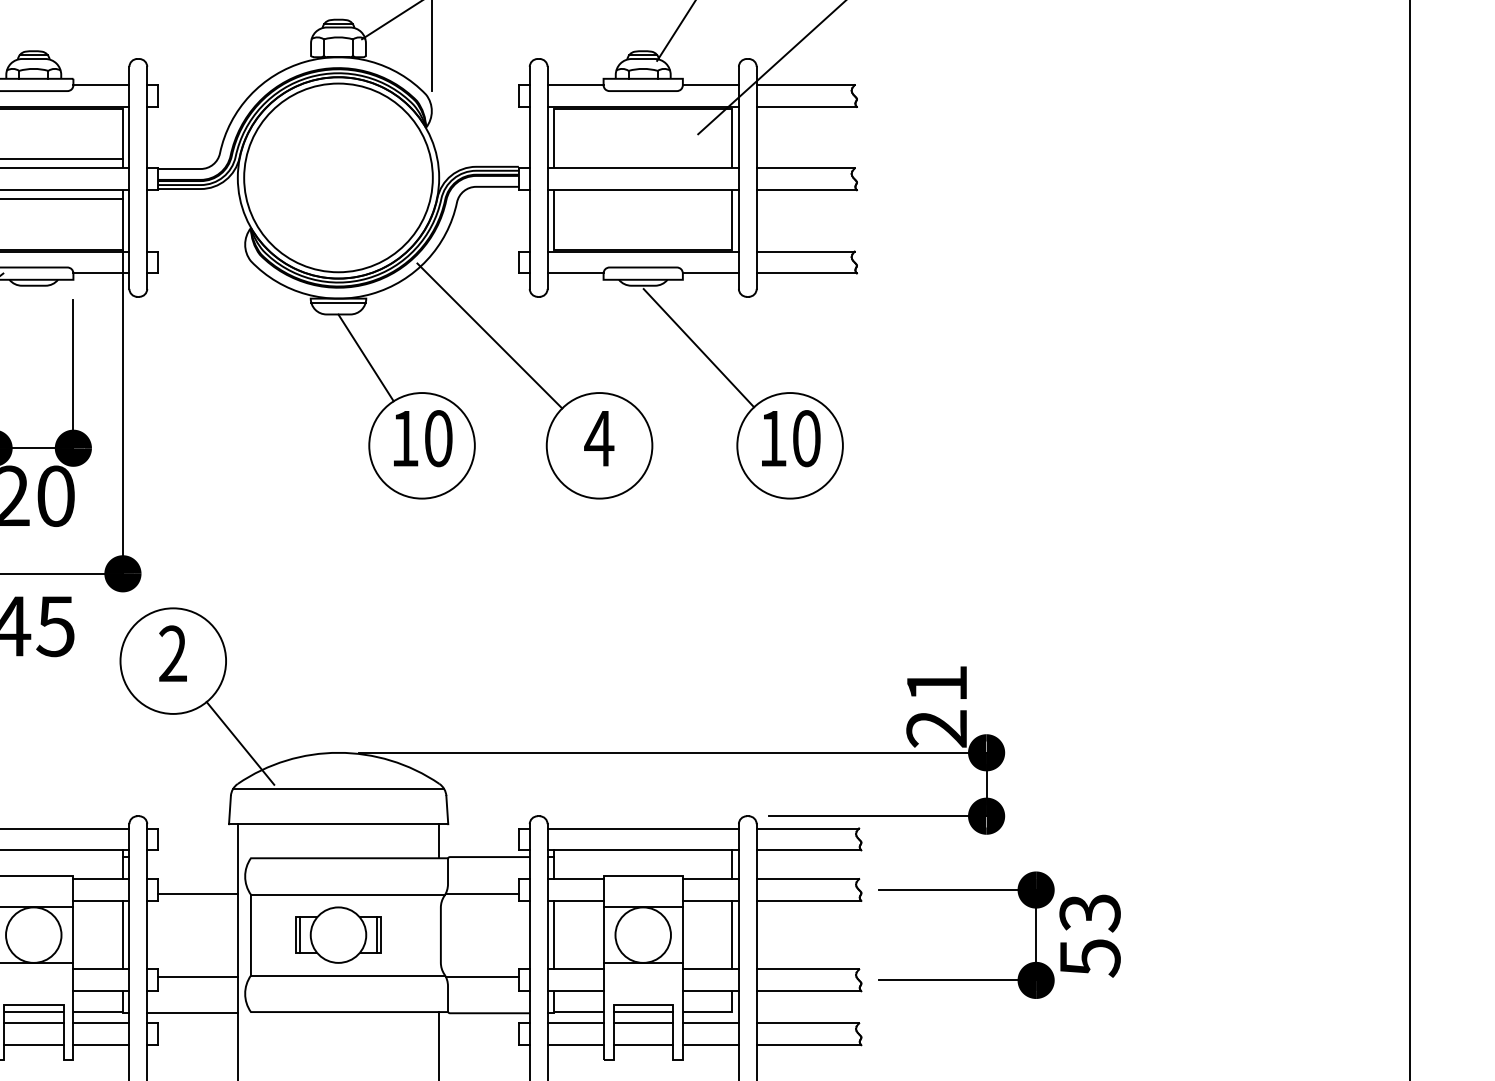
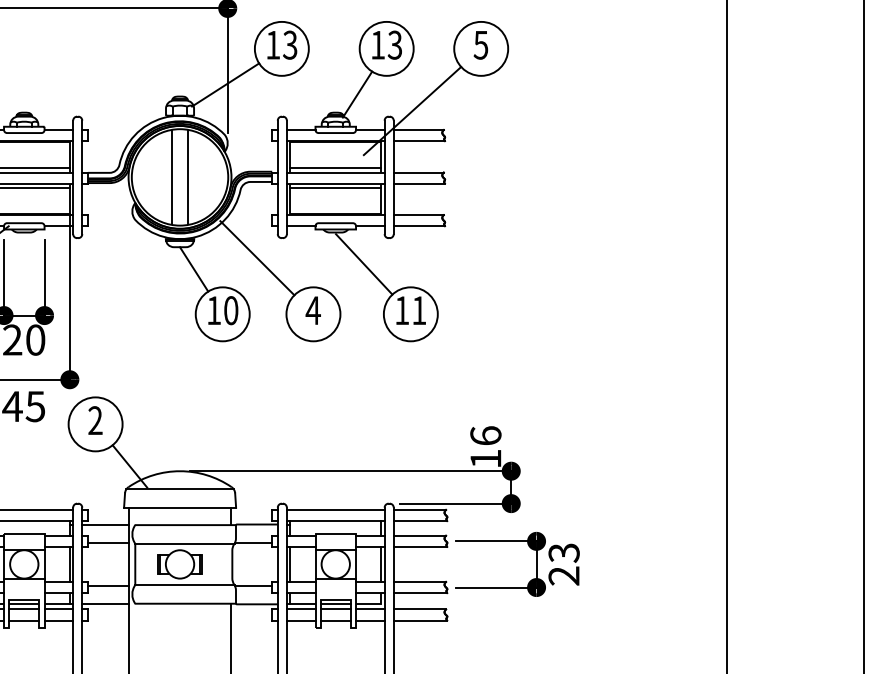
line: (642, 160) -> (335, 168), added
line: (321, 178) -> (171, 177), added
line: (355, 178) -> (188, 177), added
line: (642, 199) -> (335, 188), added
text: (807, 438) -> (419, 310), 10 -> 11
text: (936, 706) -> (485, 447), 21 -> 16
line: (192, 857) -> (105, 524), added
text: (1088, 958) -> (563, 576), 53 -> 23

